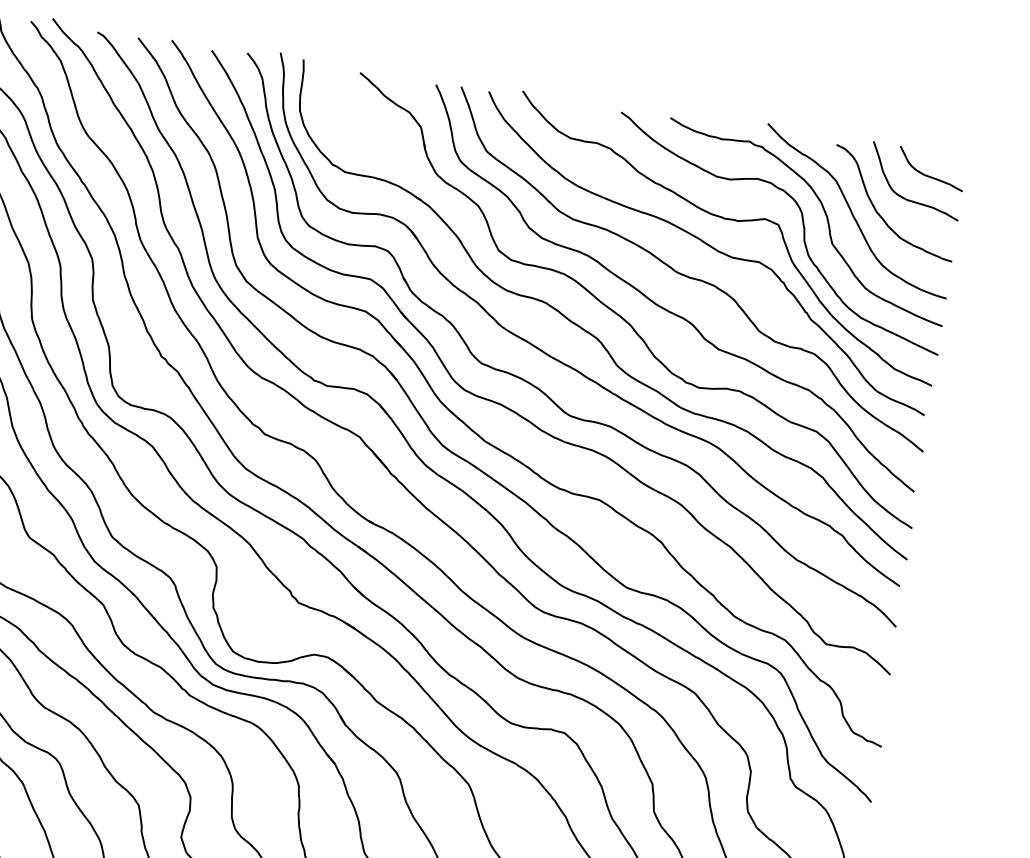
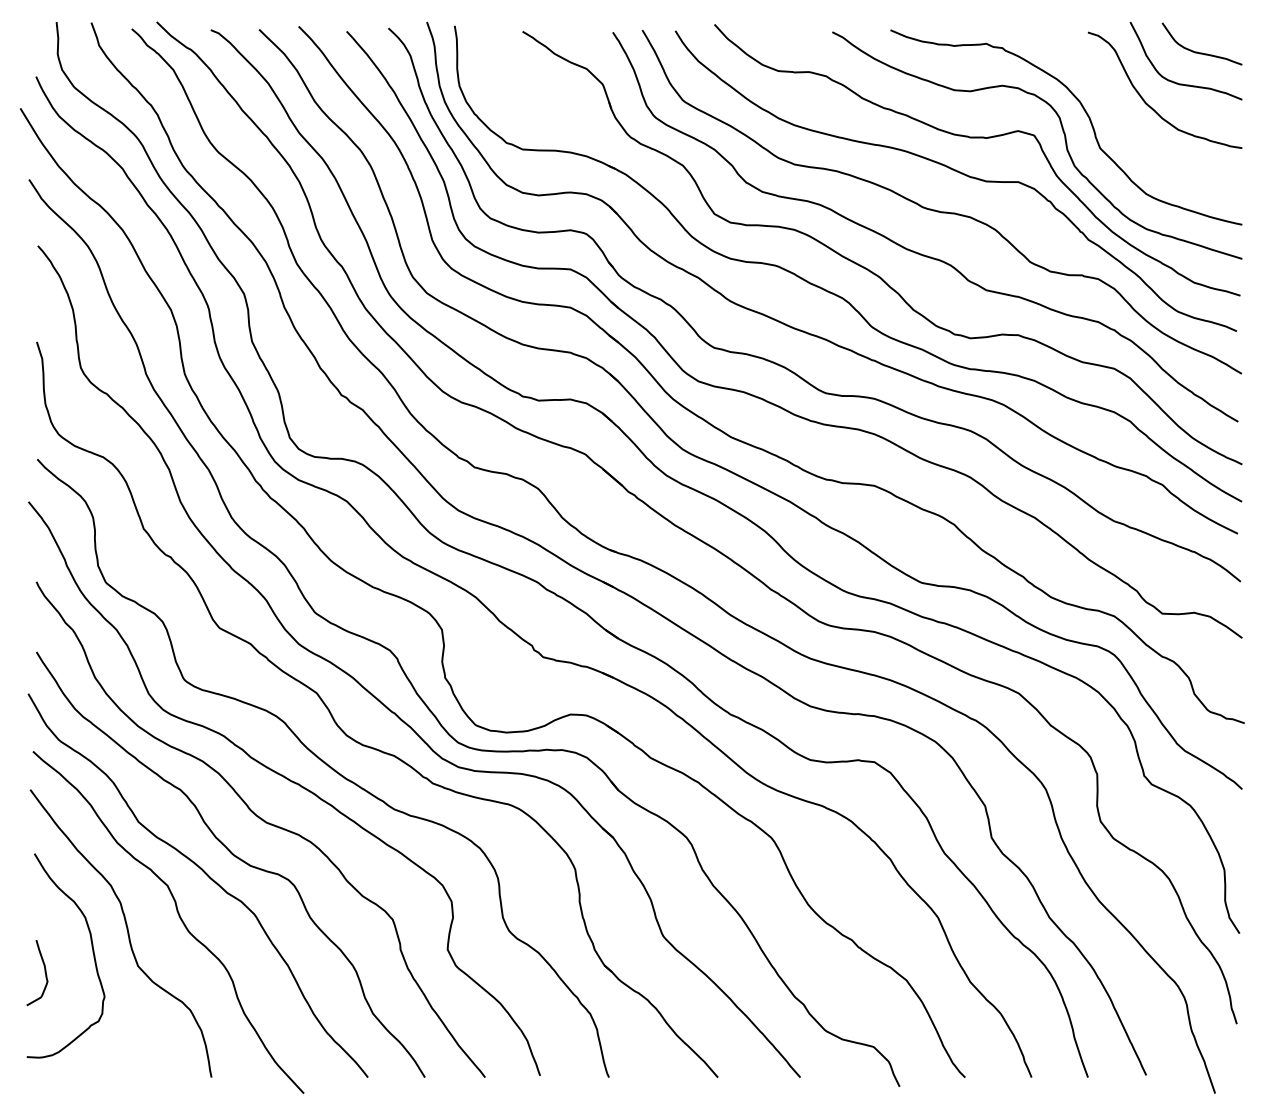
curve: (852, 212) -> (1118, 108), removed

